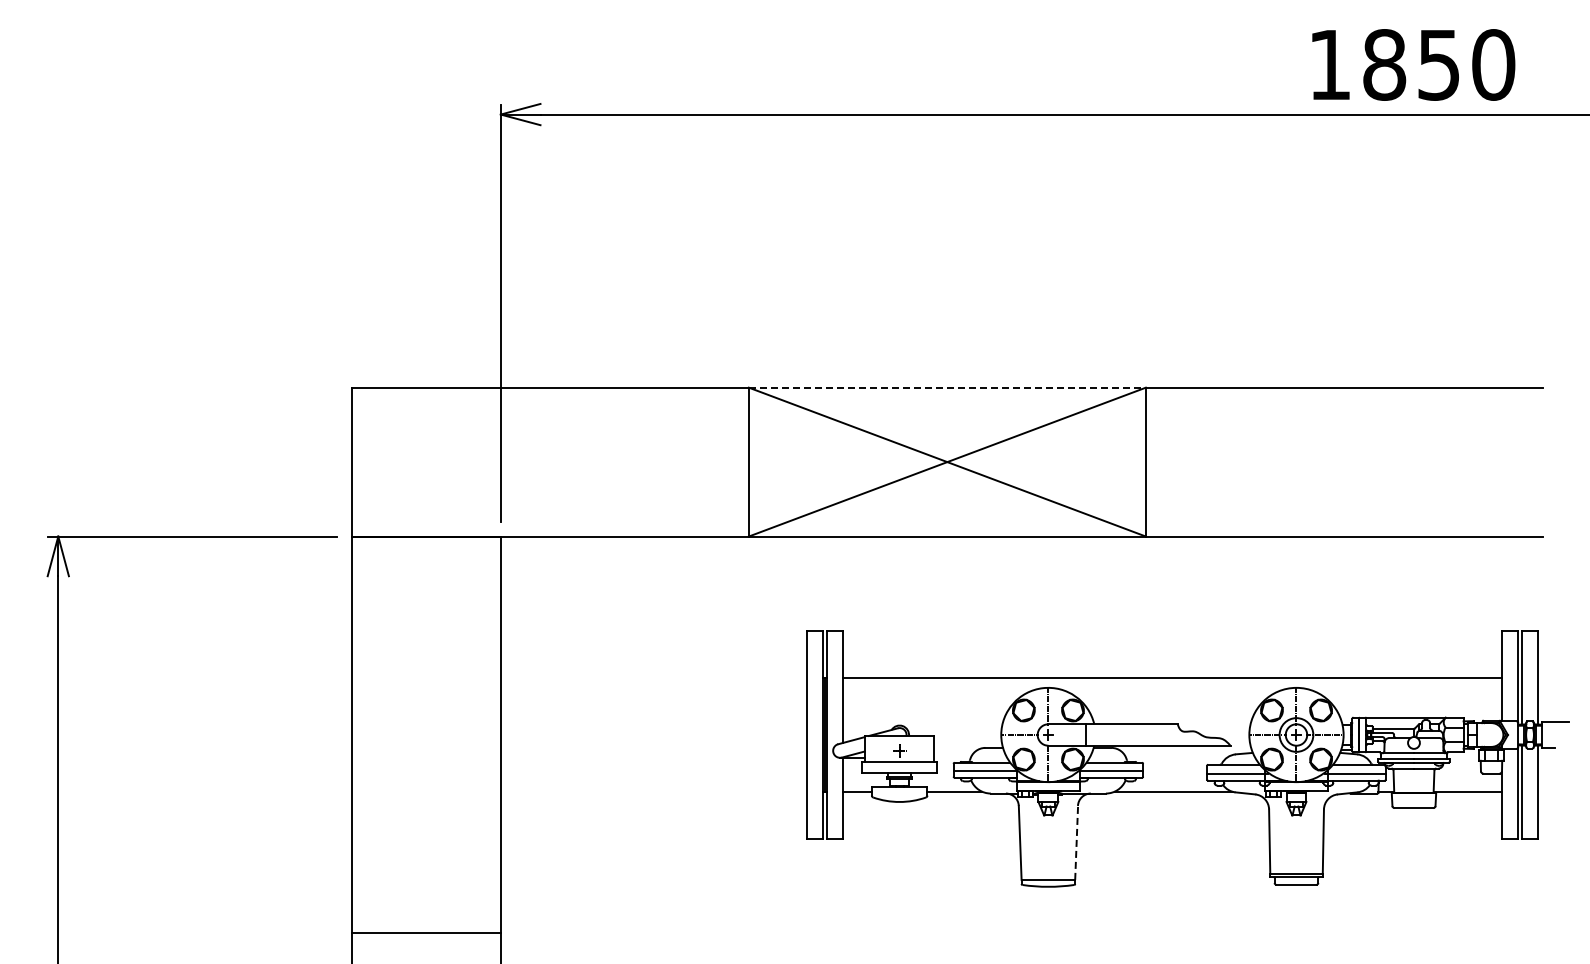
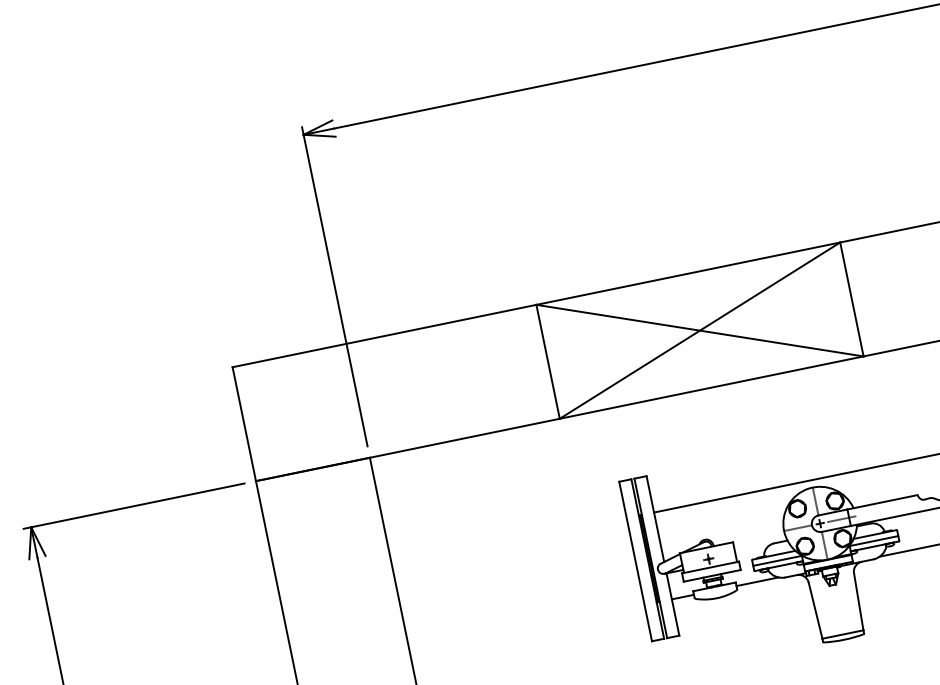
line: (947, 387) -> (688, 273), dashed -> solid
line: (1076, 735) -> (841, 519), added
line: (1076, 842) -> (858, 601), dashed -> solid

